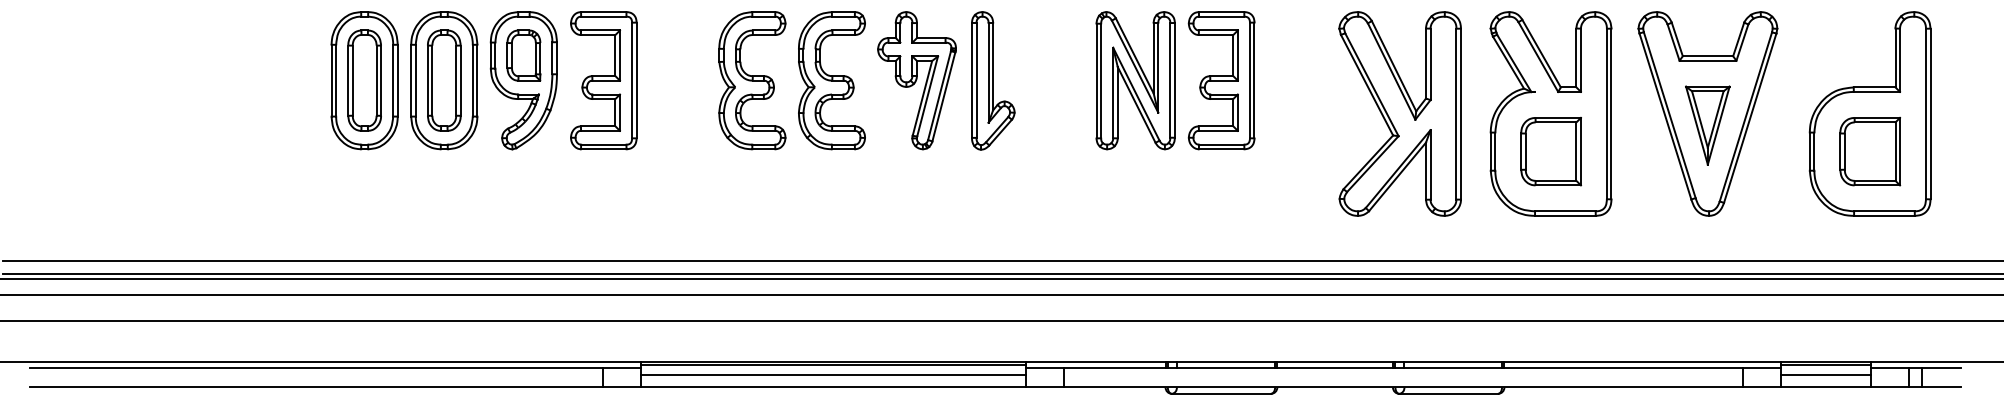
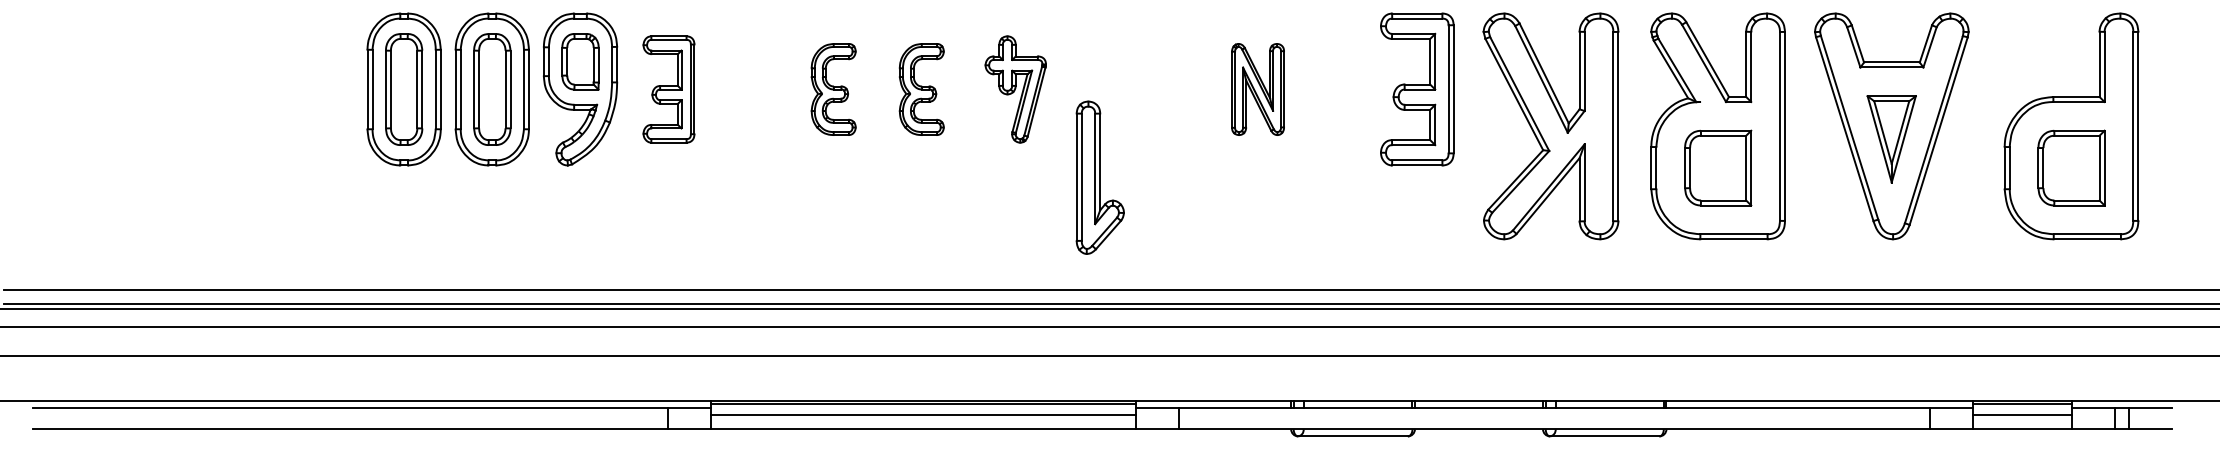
part: (603, 80) -> (668, 89), size x0.7
part: (752, 80) -> (833, 89), size x0.6
part: (831, 80) -> (921, 89), size x0.6
part: (916, 80) -> (1015, 89), size x0.7
part: (992, 80) -> (1099, 177), moved
part: (1135, 80) -> (1257, 89), size x0.6
part: (1221, 80) -> (1417, 89), moved

